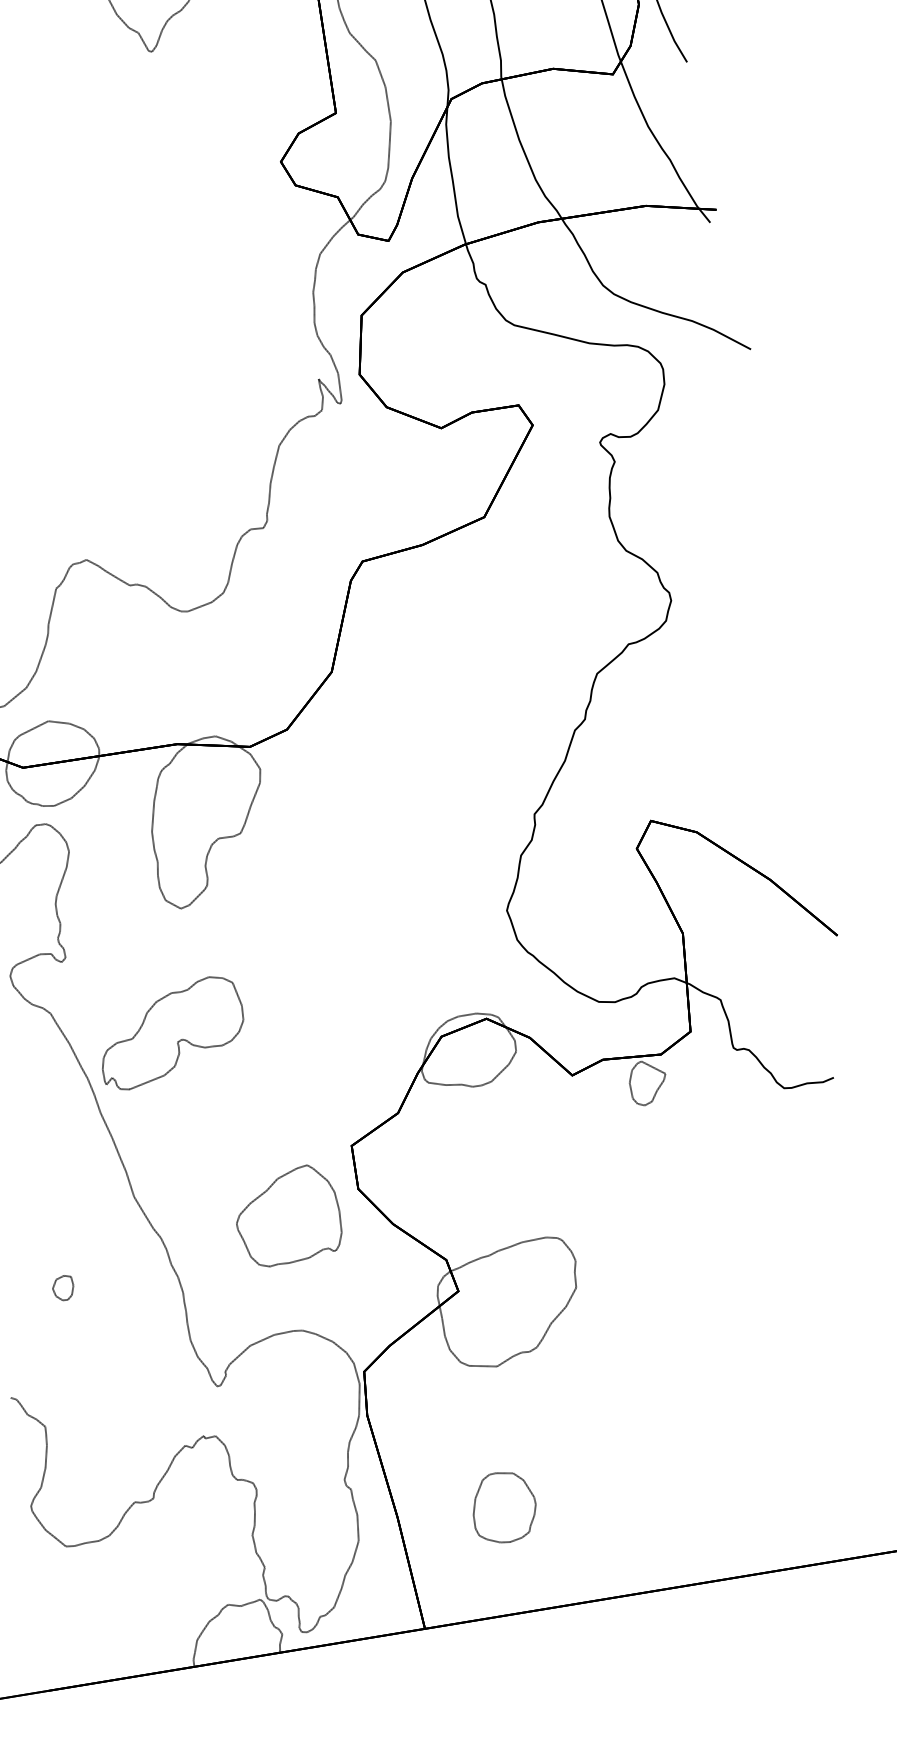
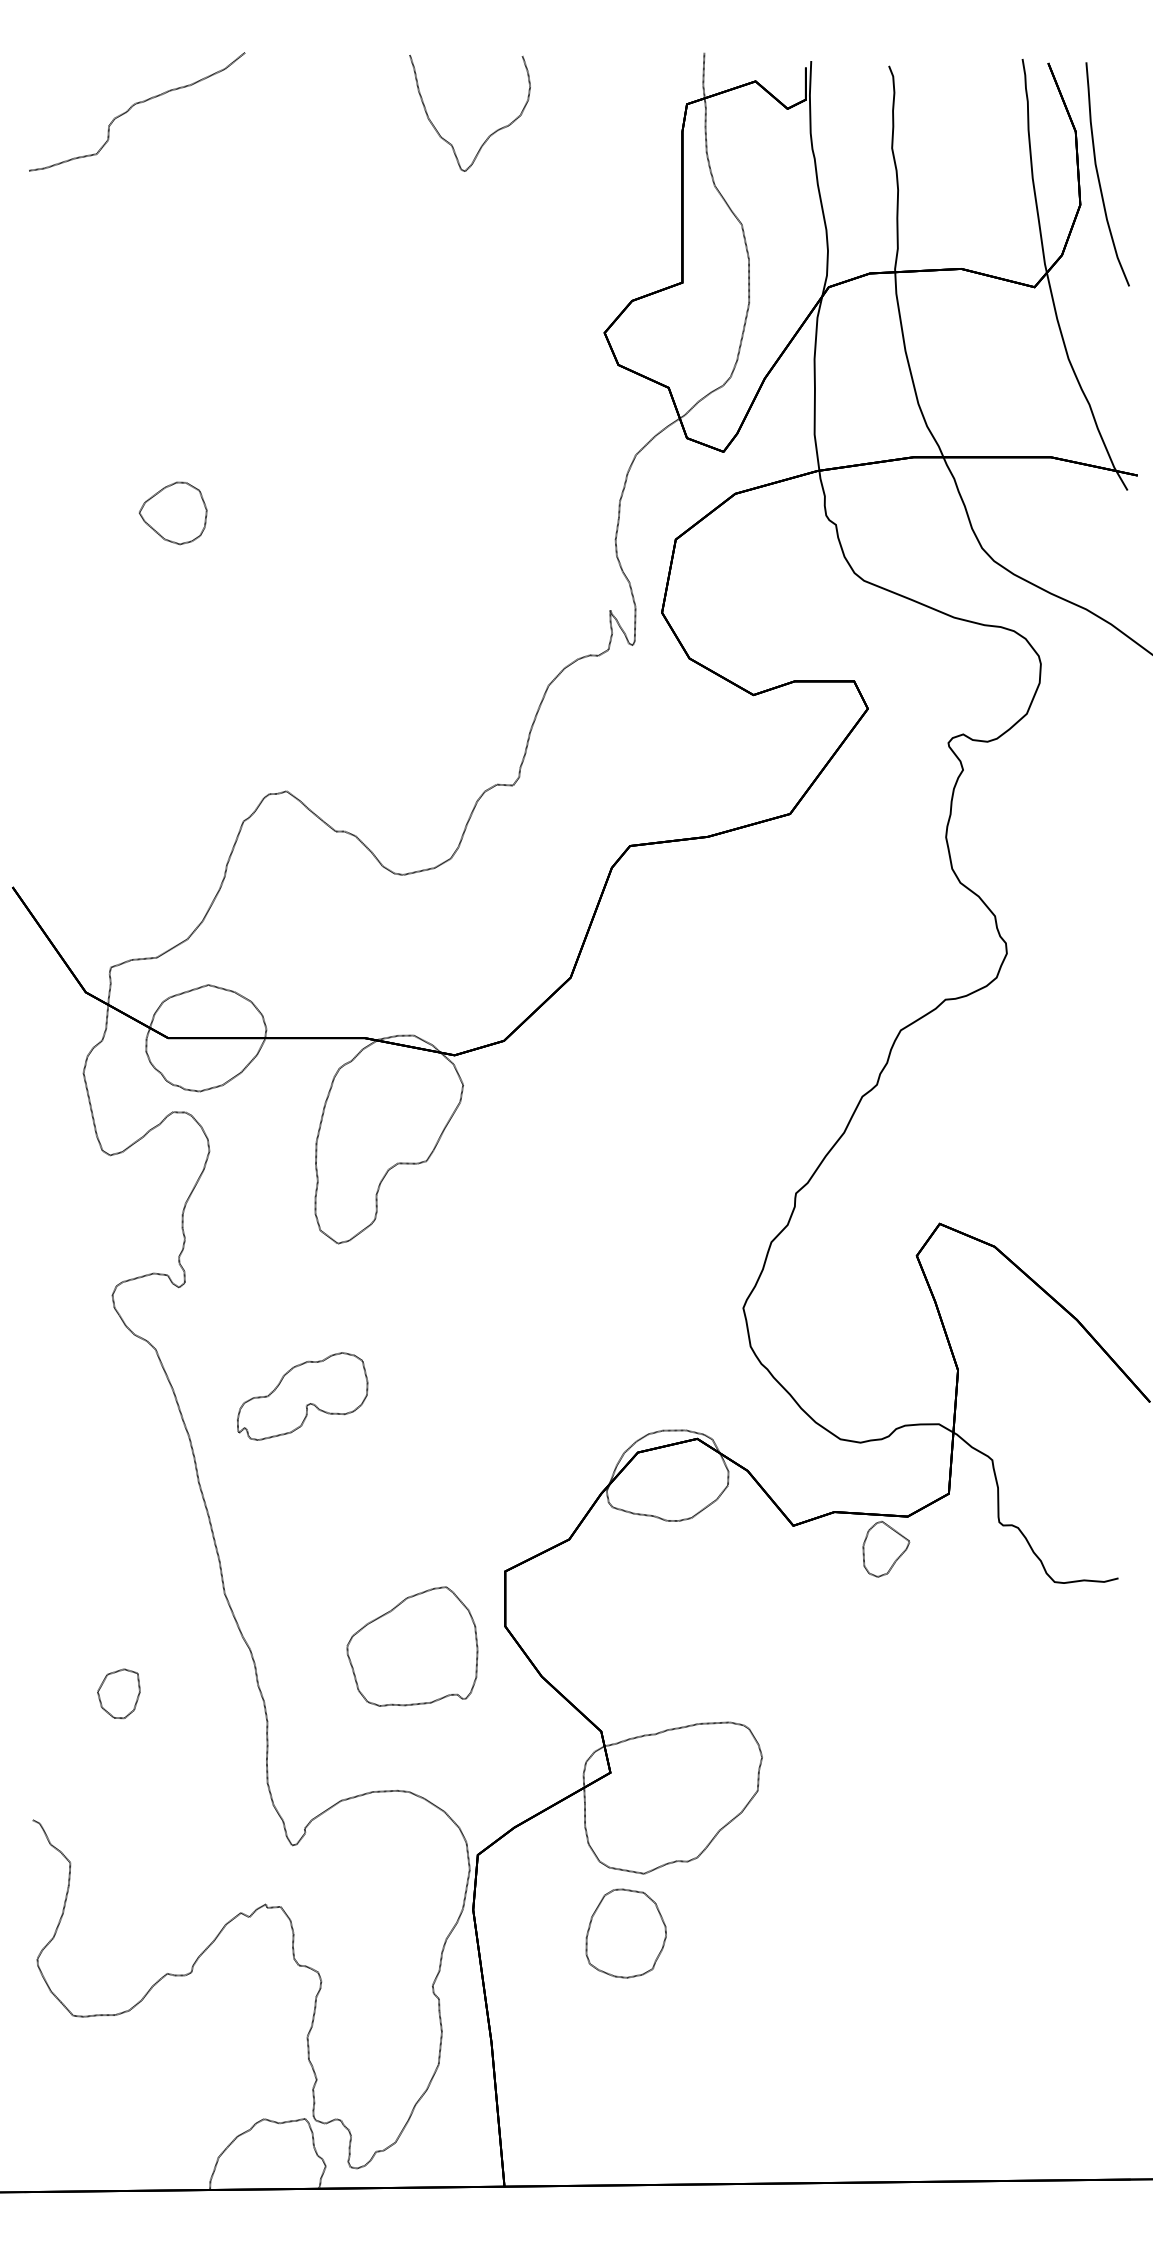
part: (171, 1032) -> (302, 1396), size x0.7
part: (63, 1288) -> (119, 1693), size x1.6
part: (503, 1507) -> (625, 1933), moved

